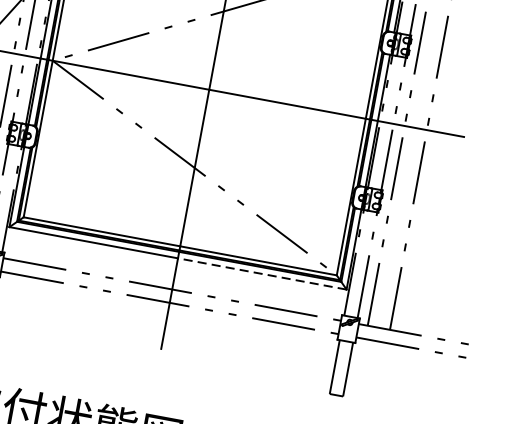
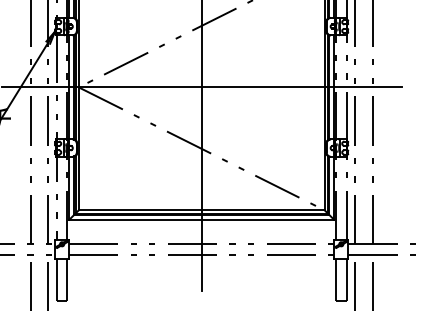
line: (261, 273) -> (267, 219), dashed -> solid
line: (358, 374) -> (355, 282), added
line: (380, 378) -> (372, 282), added

